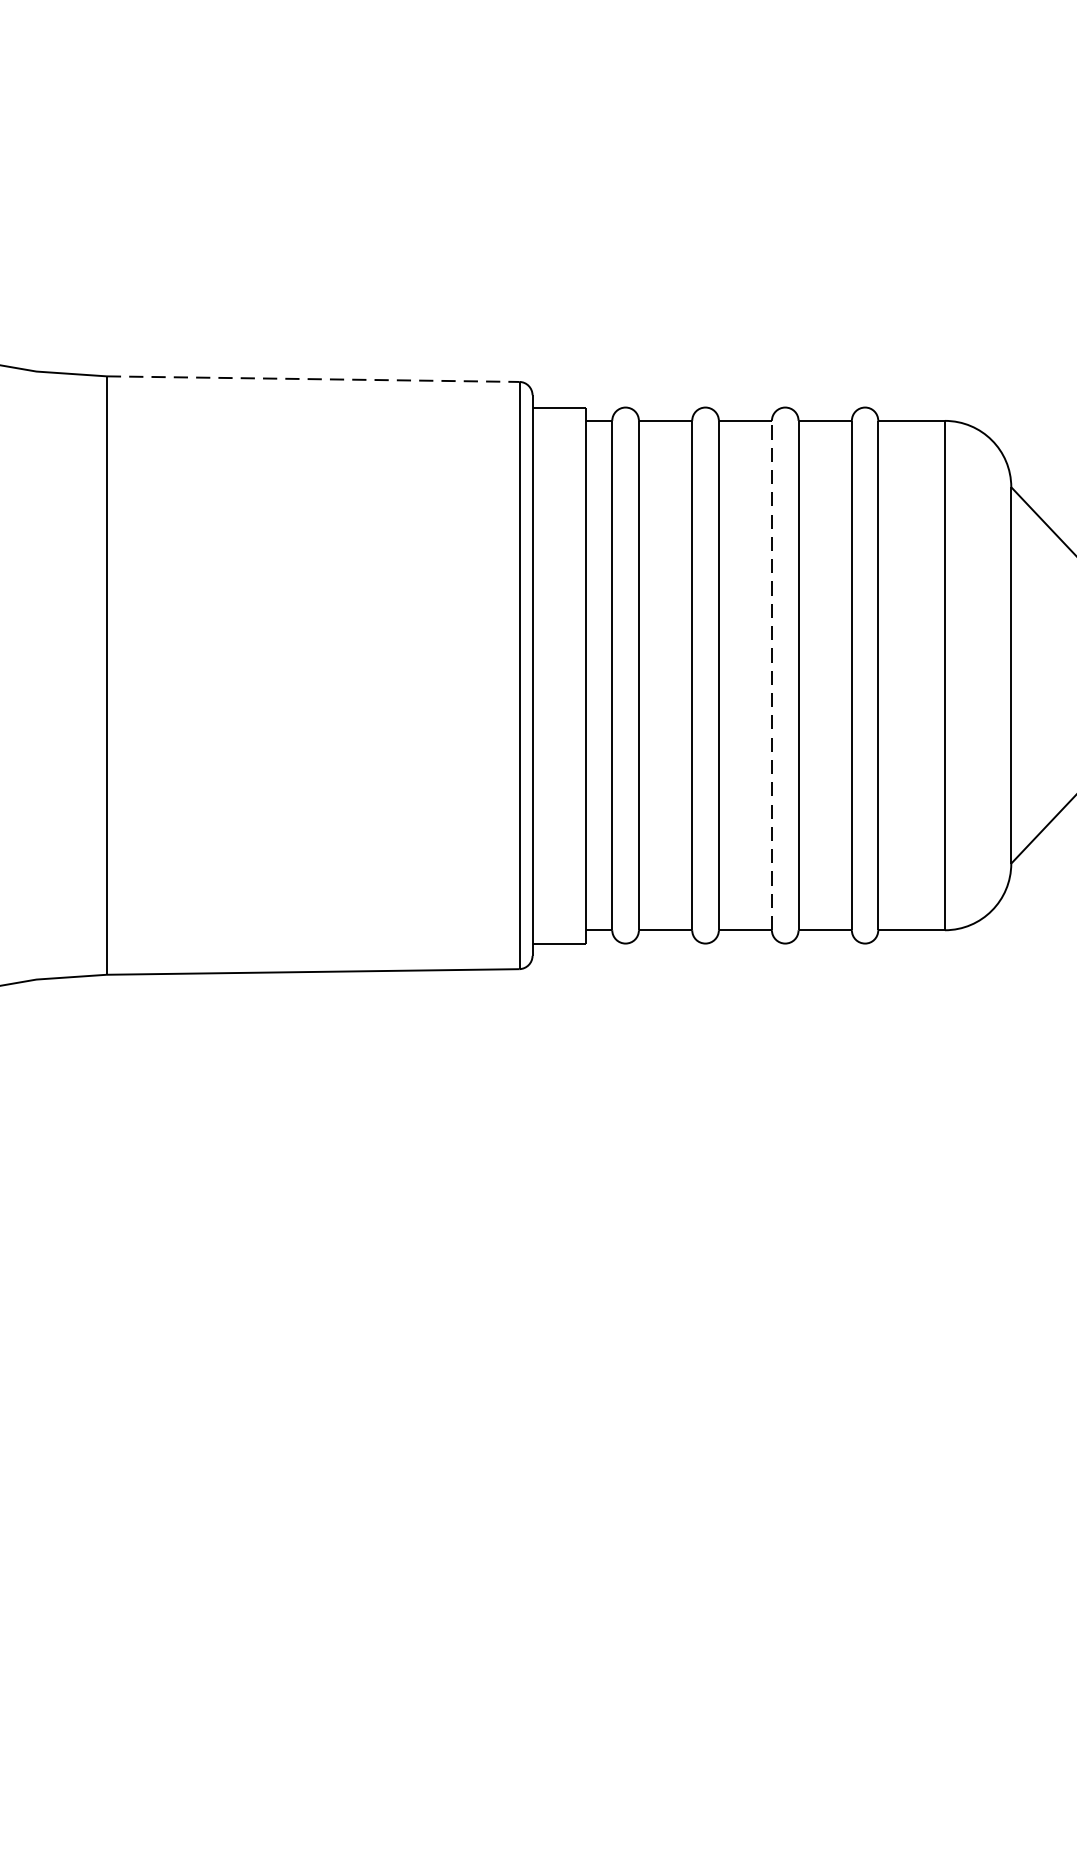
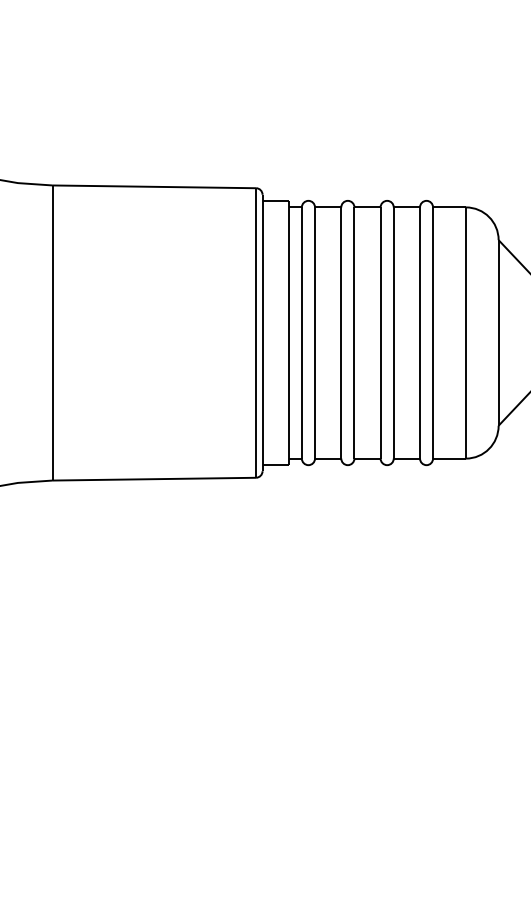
line: (313, 378) -> (154, 186), dashed -> solid
line: (771, 676) -> (380, 333), dashed -> solid

